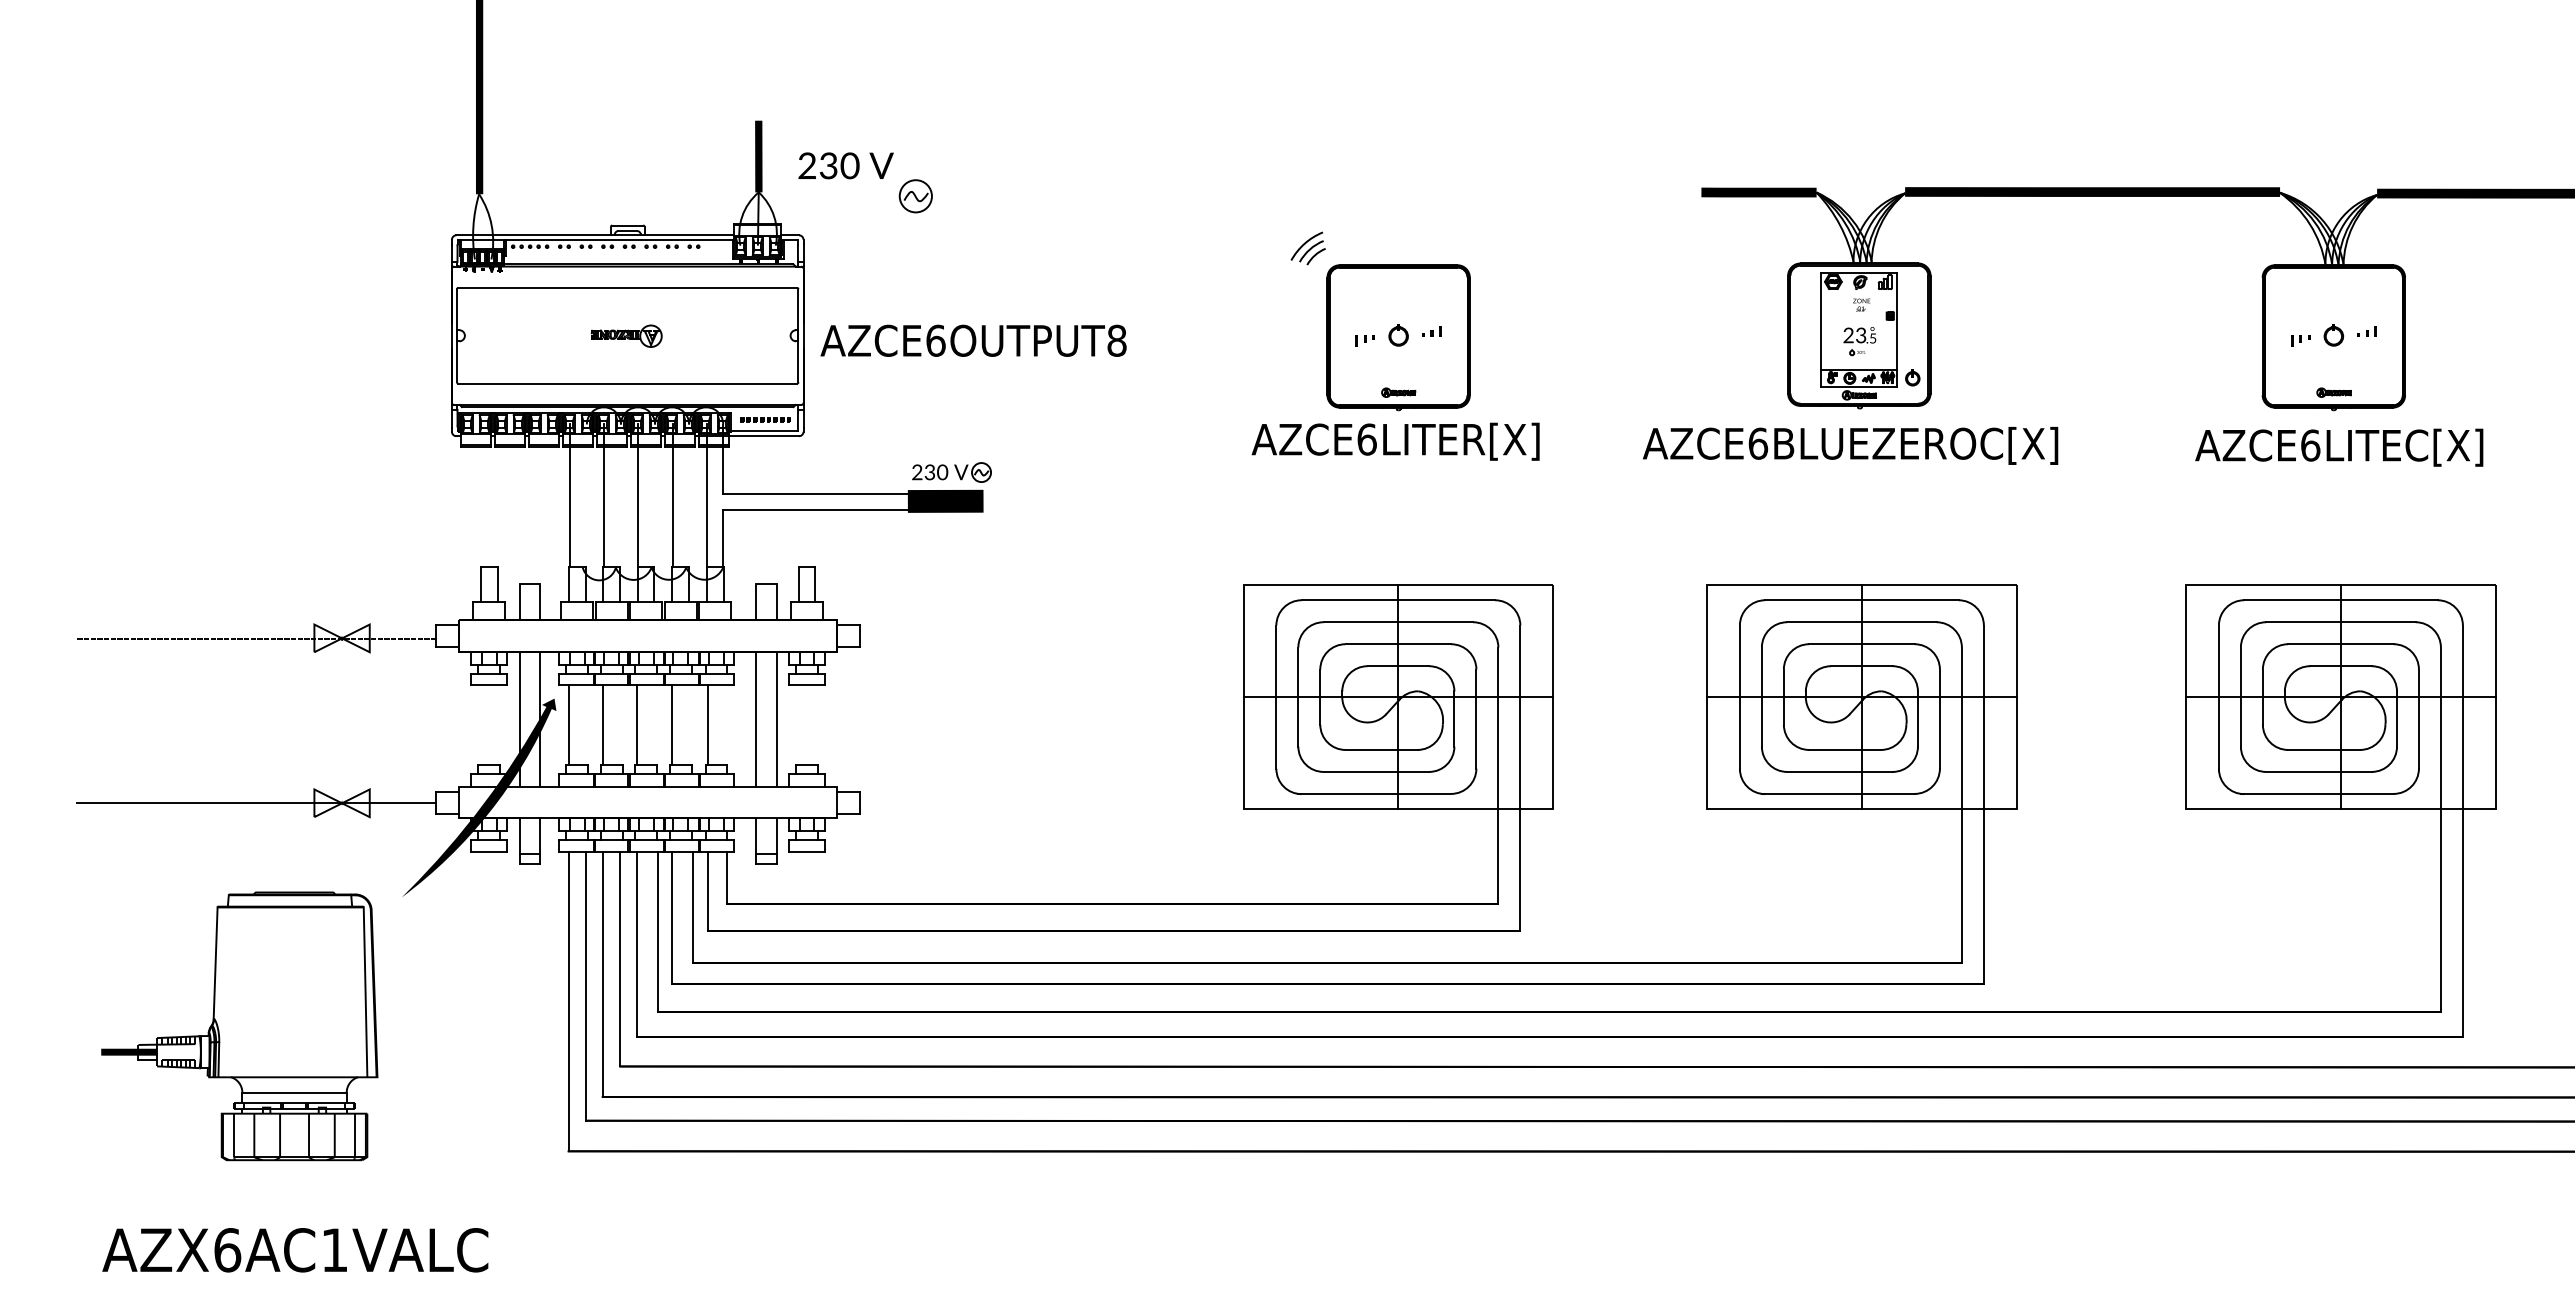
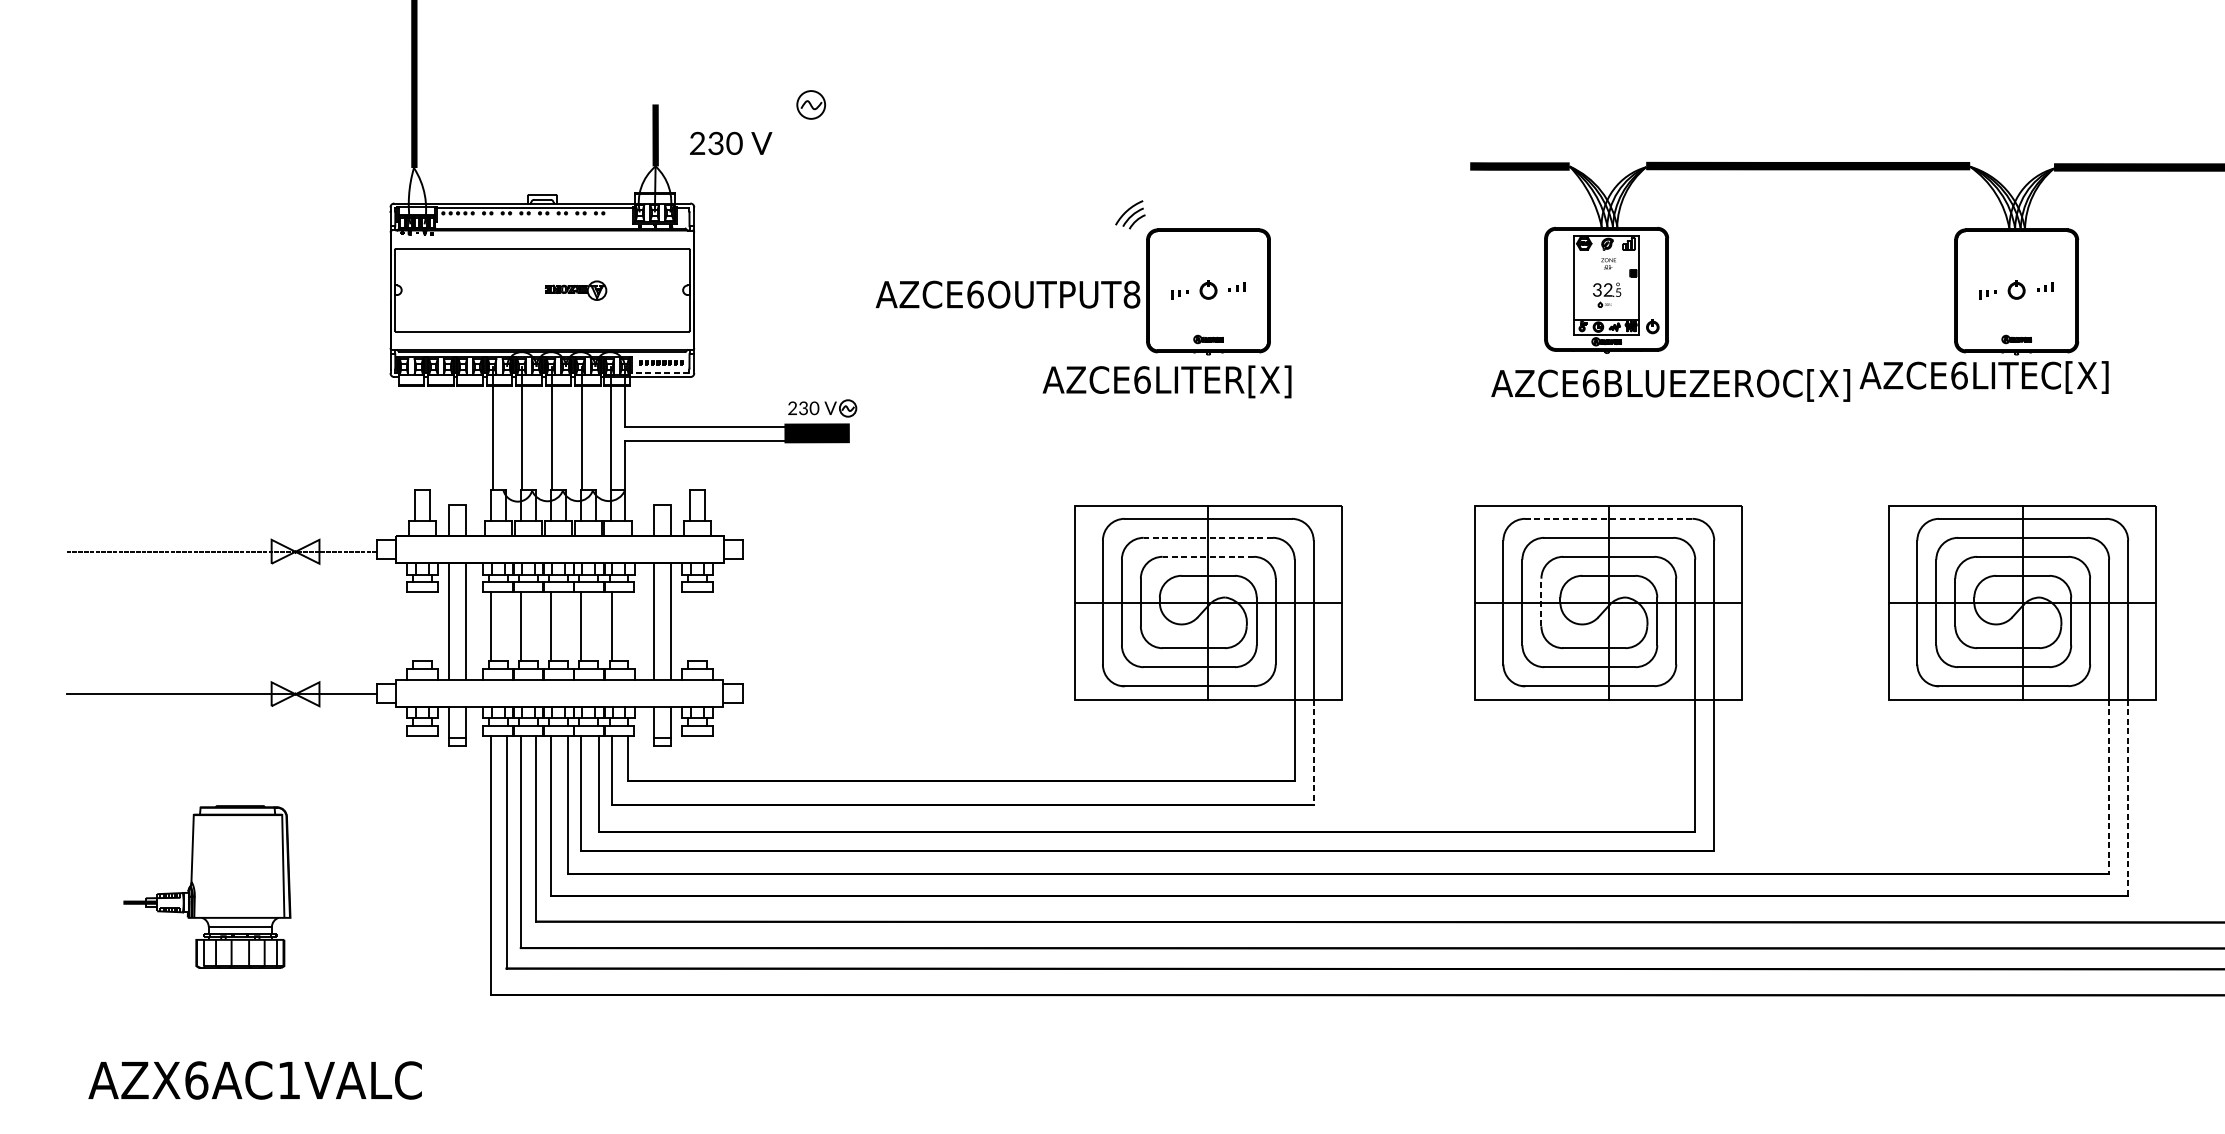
part: (915, 196) -> (810, 105), moved
part: (626, 335) -> (575, 290), moved
text: (1854, 337) -> (1602, 291), 23 -> 32
text: (973, 340) -> (1007, 294), moved
line: (764, 431) -> (660, 373), solid -> dashed
text: (1395, 441) -> (1166, 381), moved
text: (1850, 445) -> (1670, 385), moved
text: (2339, 447) -> (1984, 377), moved
line: (1861, 600) -> (1608, 519), solid -> dashed
line: (1398, 622) -> (1208, 538), solid -> dashed
line: (1398, 644) -> (1208, 557), solid -> dashed
line: (1783, 697) -> (1541, 602), solid -> dashed
fill: (478, 797) -> (413, 689), removed
line: (1520, 870) -> (1313, 752), solid -> dashed
line: (2440, 911) -> (2108, 787), solid -> dashed
line: (2463, 923) -> (2128, 798), solid -> dashed
part: (239, 1026) -> (206, 887), size x0.7

